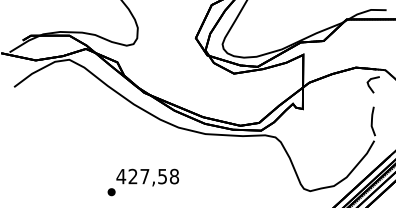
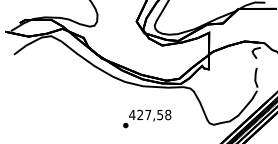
text: (143, 181) -> (147, 118), moved

